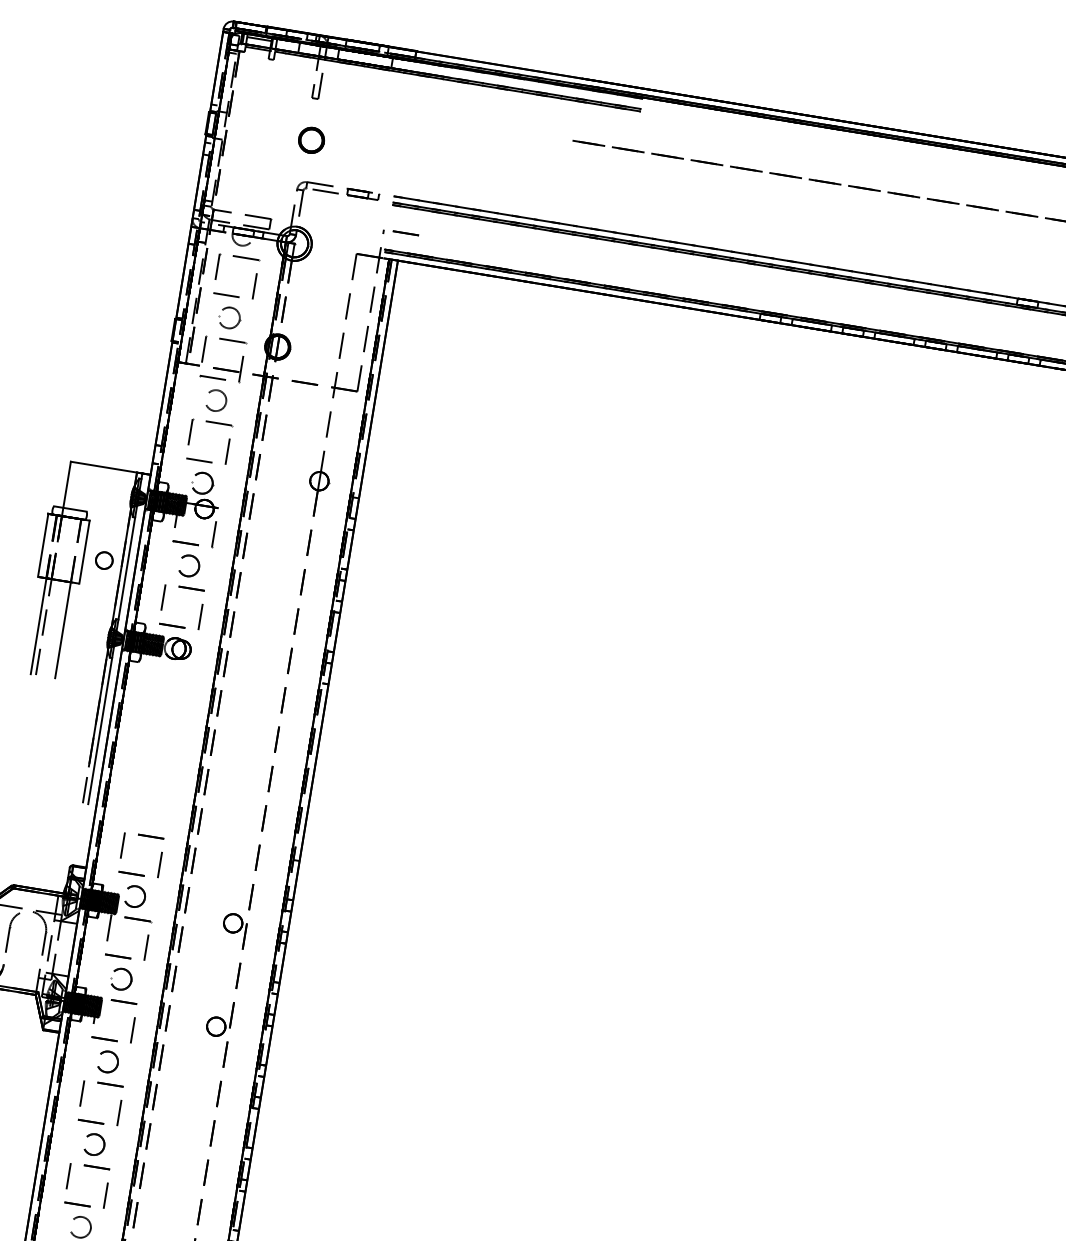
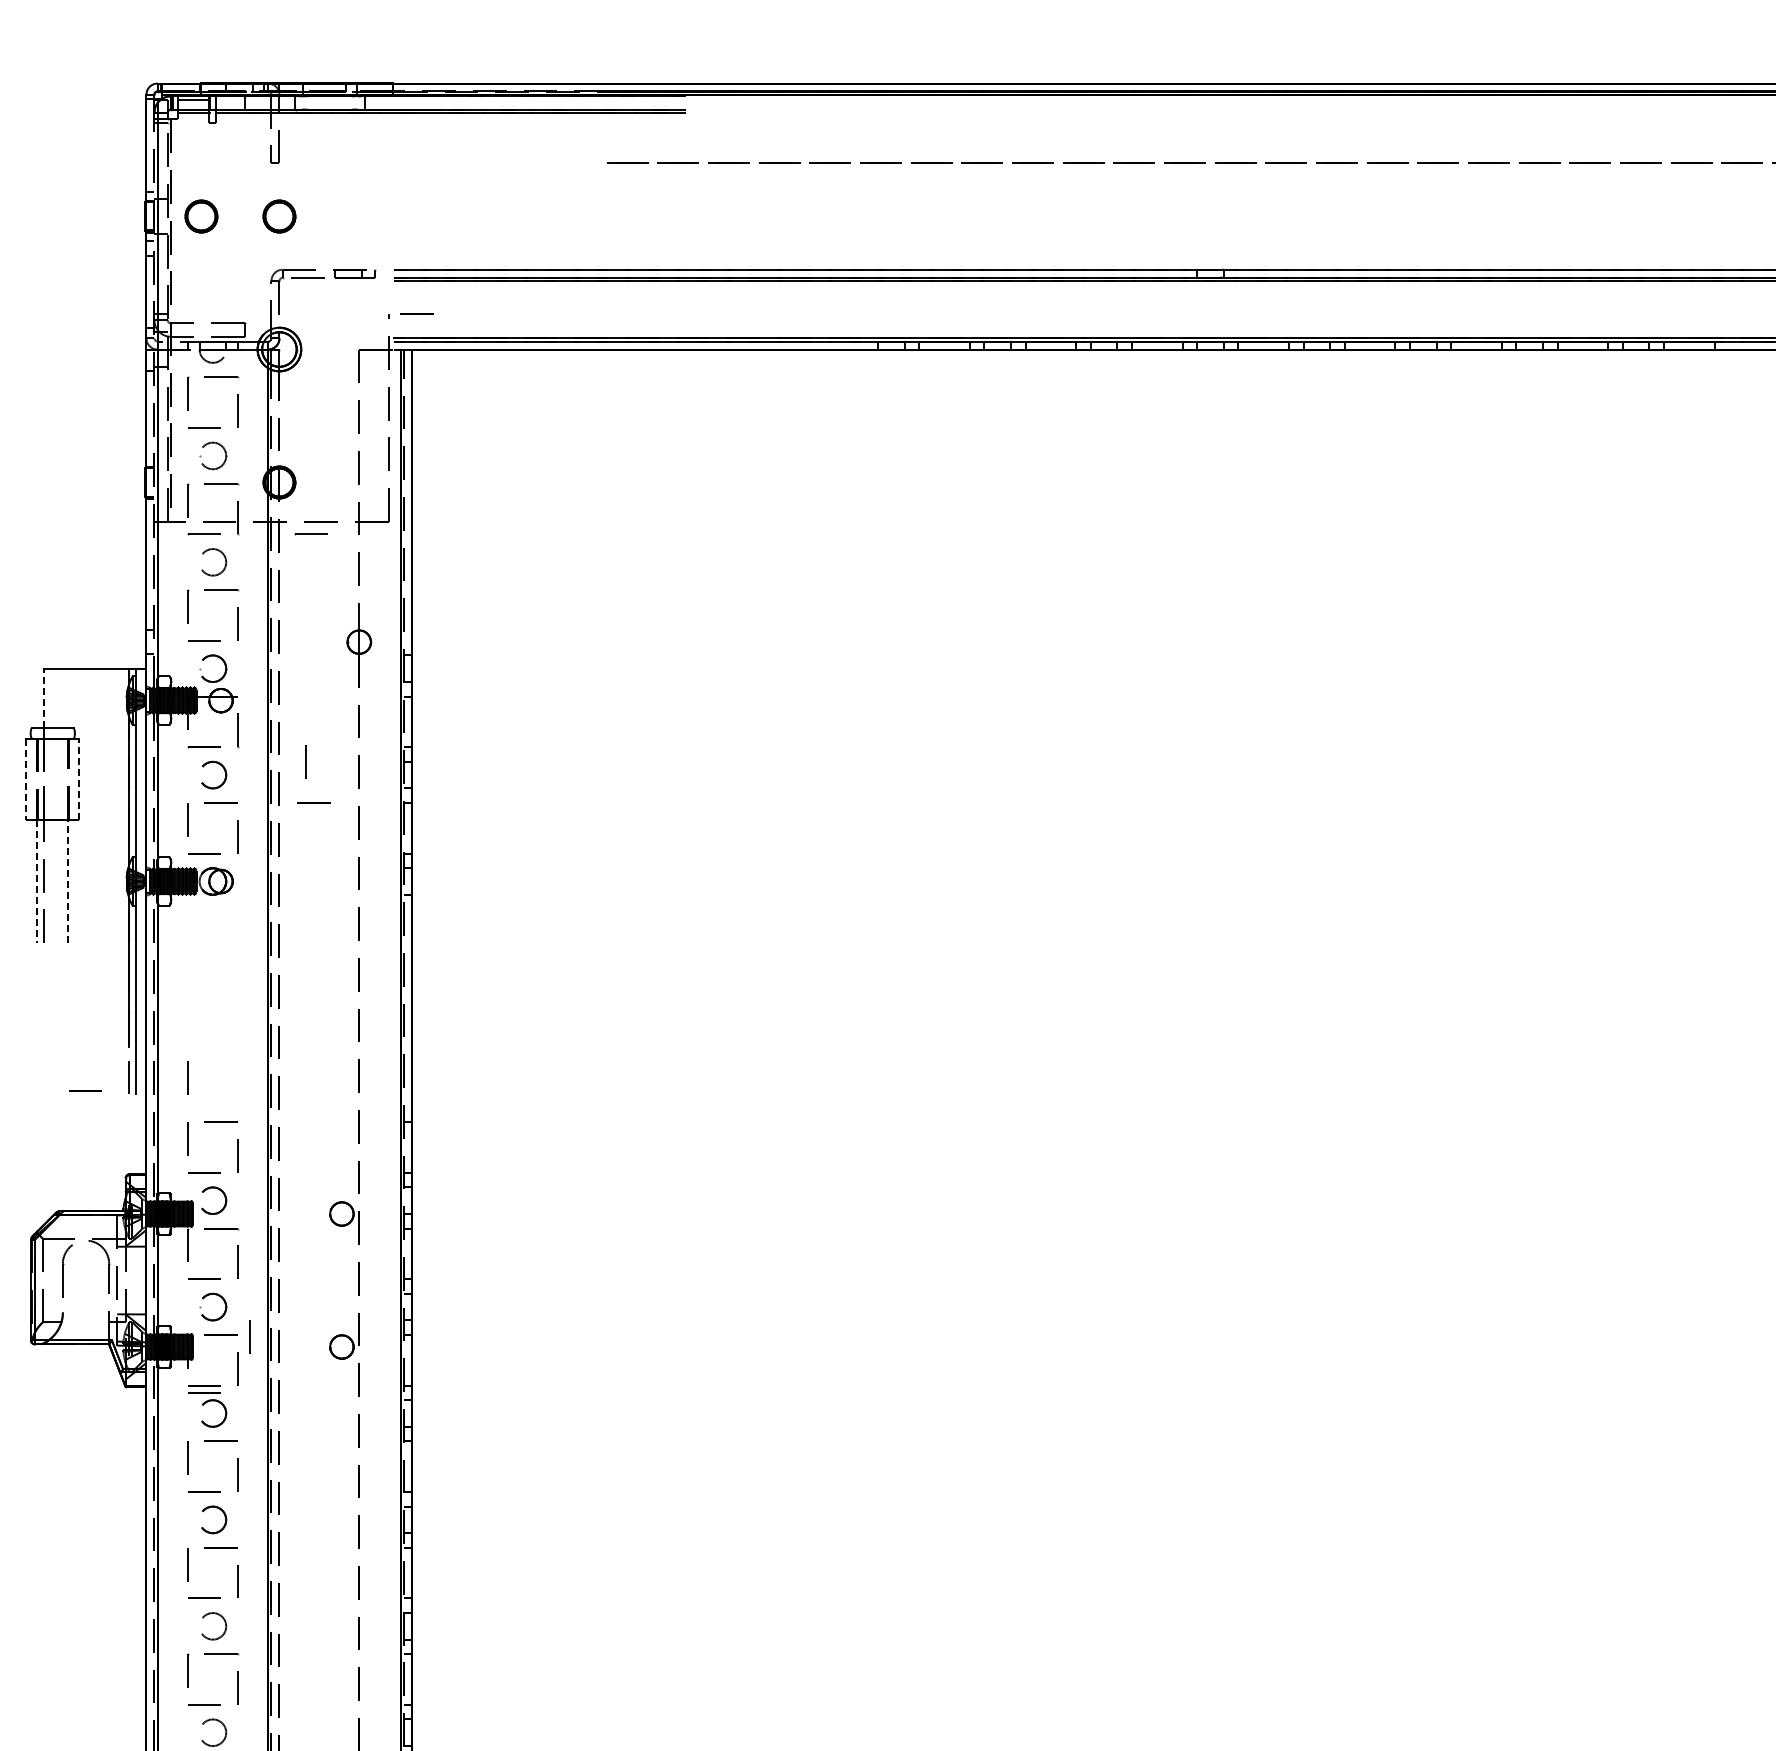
part: (250, 130) -> (201, 216), added
line: (295, 391) -> (310, 534), added
line: (66, 484) -> (43, 698), solid -> dashed
line: (43, 545) -> (26, 779), solid -> dashed
line: (84, 552) -> (79, 779), solid -> dashed
circle: (104, 560) -> (105, 785), removed
line: (262, 567) -> (305, 761), added
line: (263, 600) -> (313, 802), added
line: (38, 626) -> (37, 881), solid -> dashed
line: (63, 630) -> (68, 881), solid -> dashed
line: (49, 794) -> (85, 1090), added
line: (130, 797) -> (187, 1077), added
line: (145, 1006) -> (249, 1336), added
line: (103, 1044) -> (204, 1392), added

